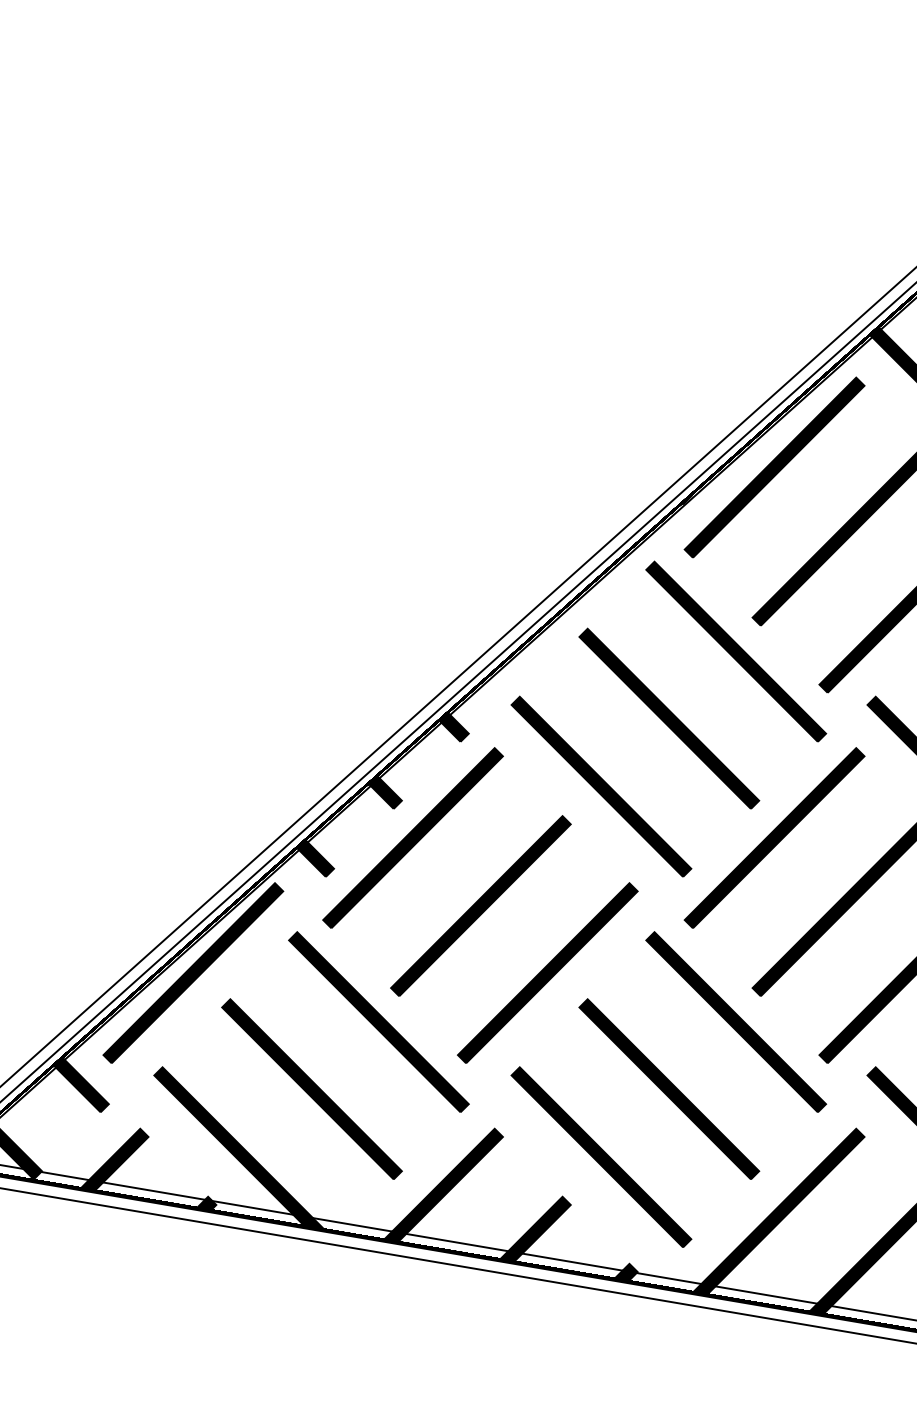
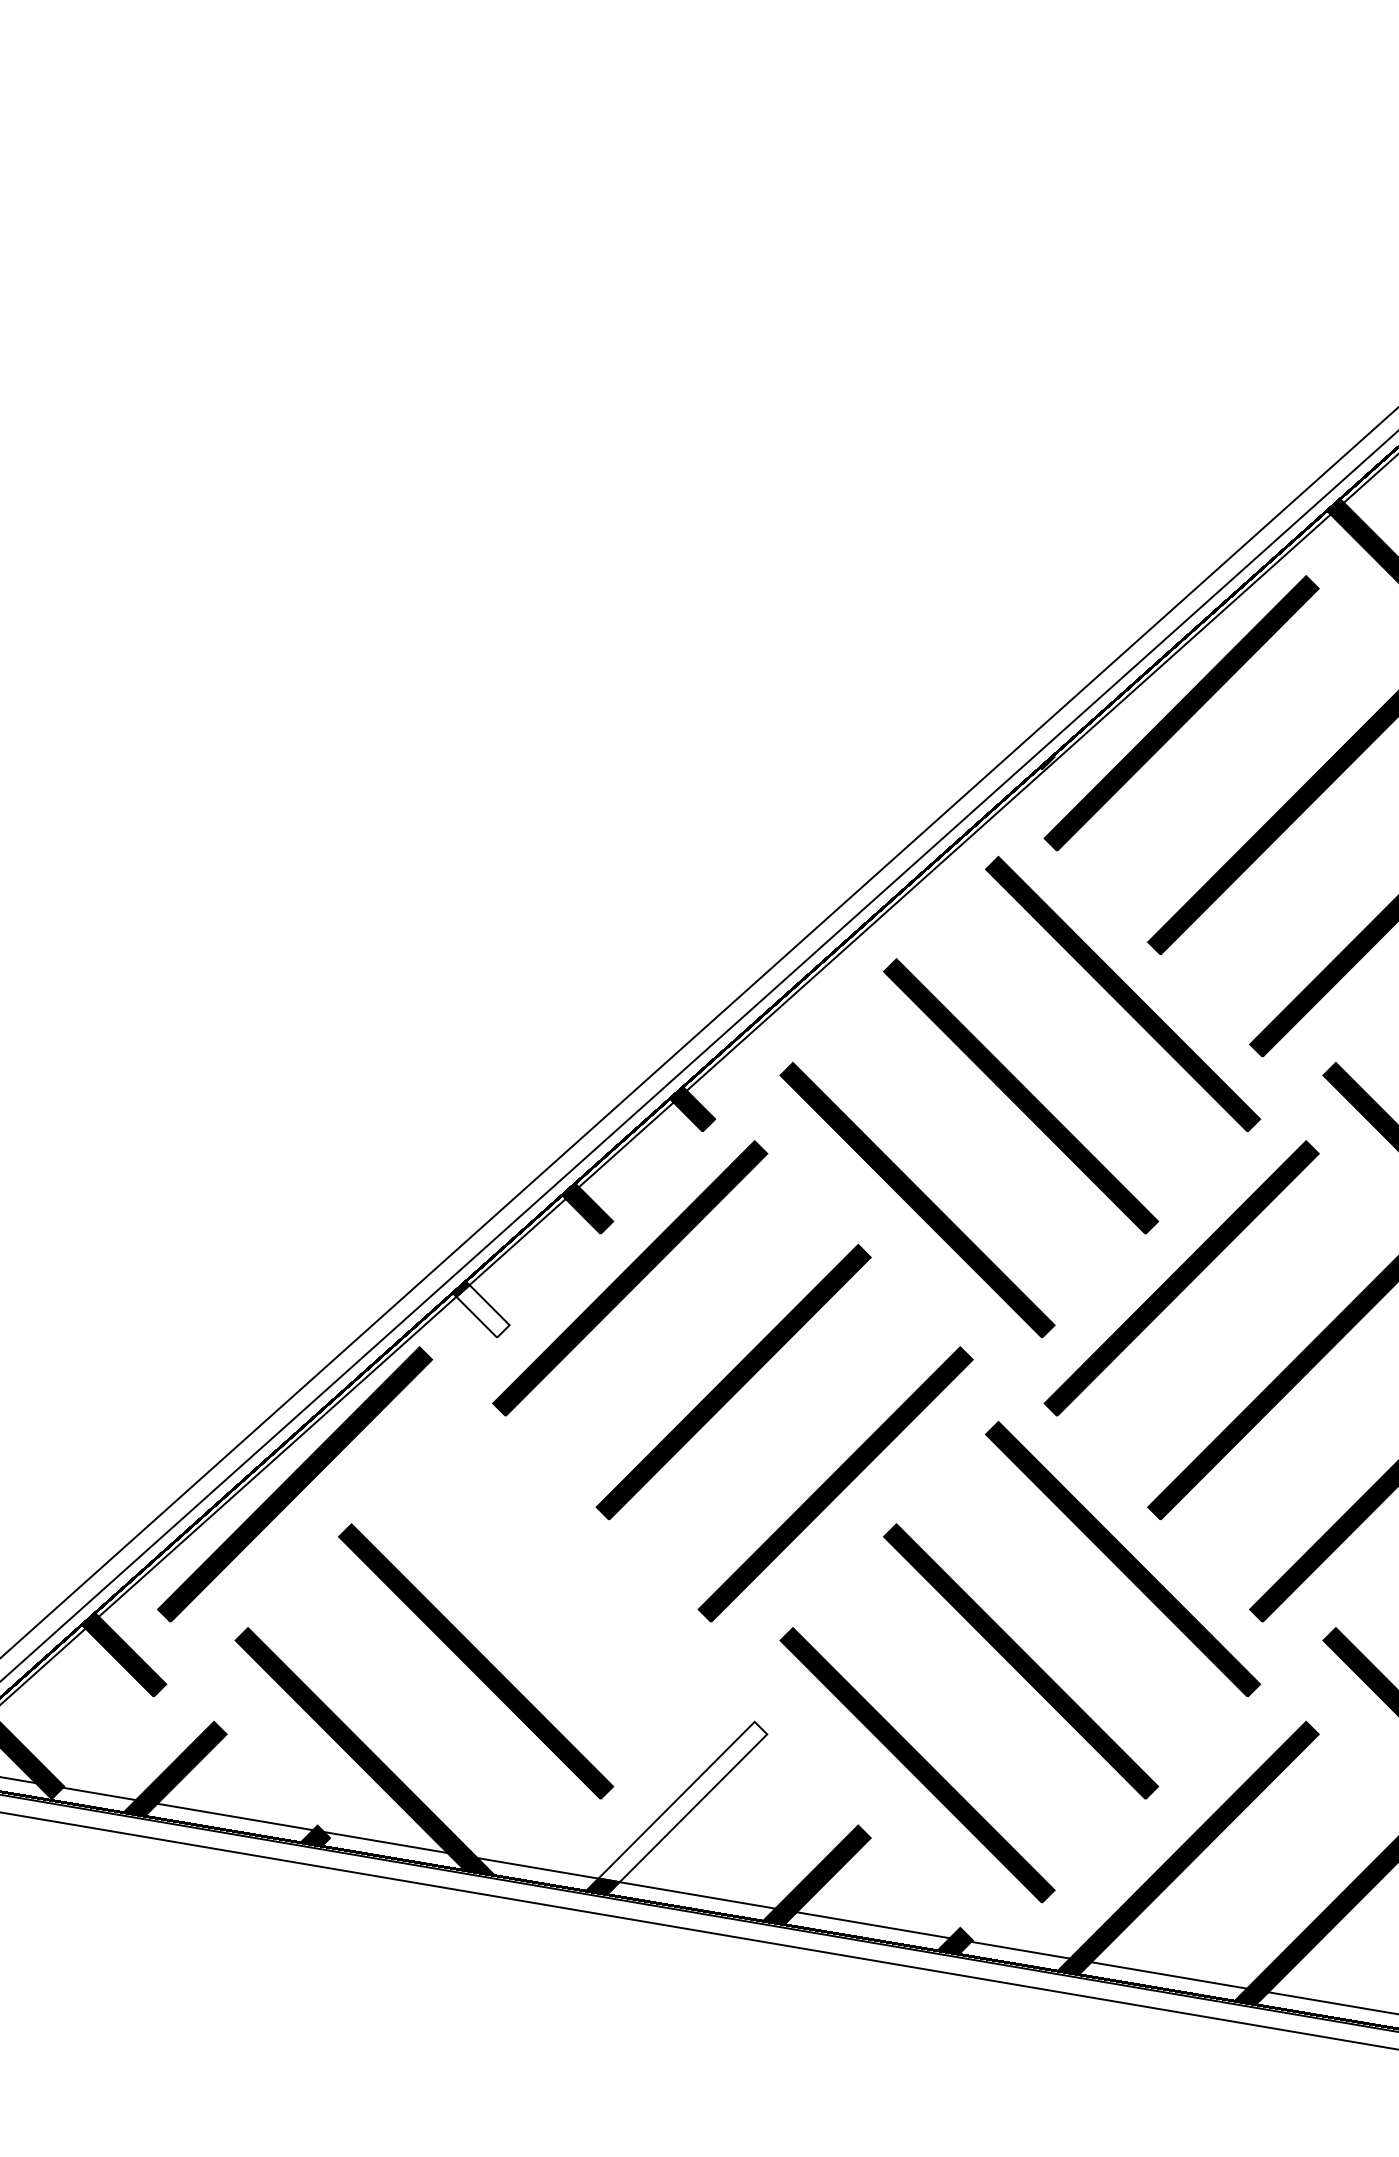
fill: (316, 859) -> (482, 1311), removed
part: (378, 1021) -> (577, 1558), removed
fill: (447, 1180) -> (682, 1800), removed

